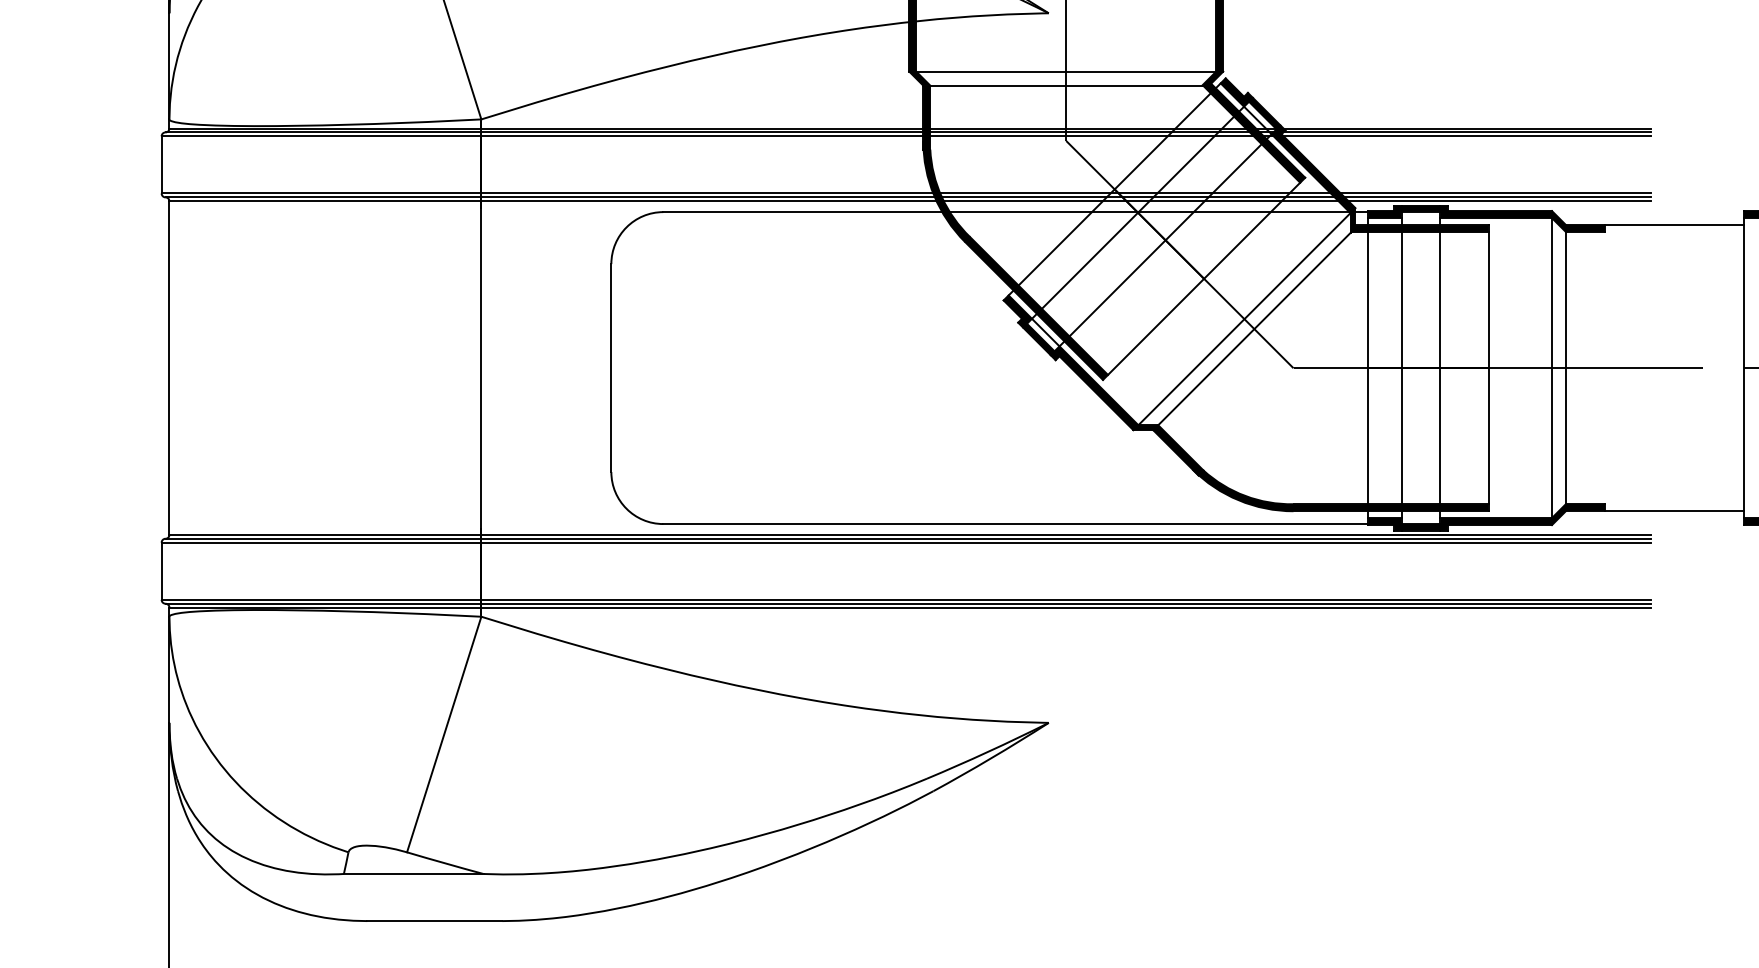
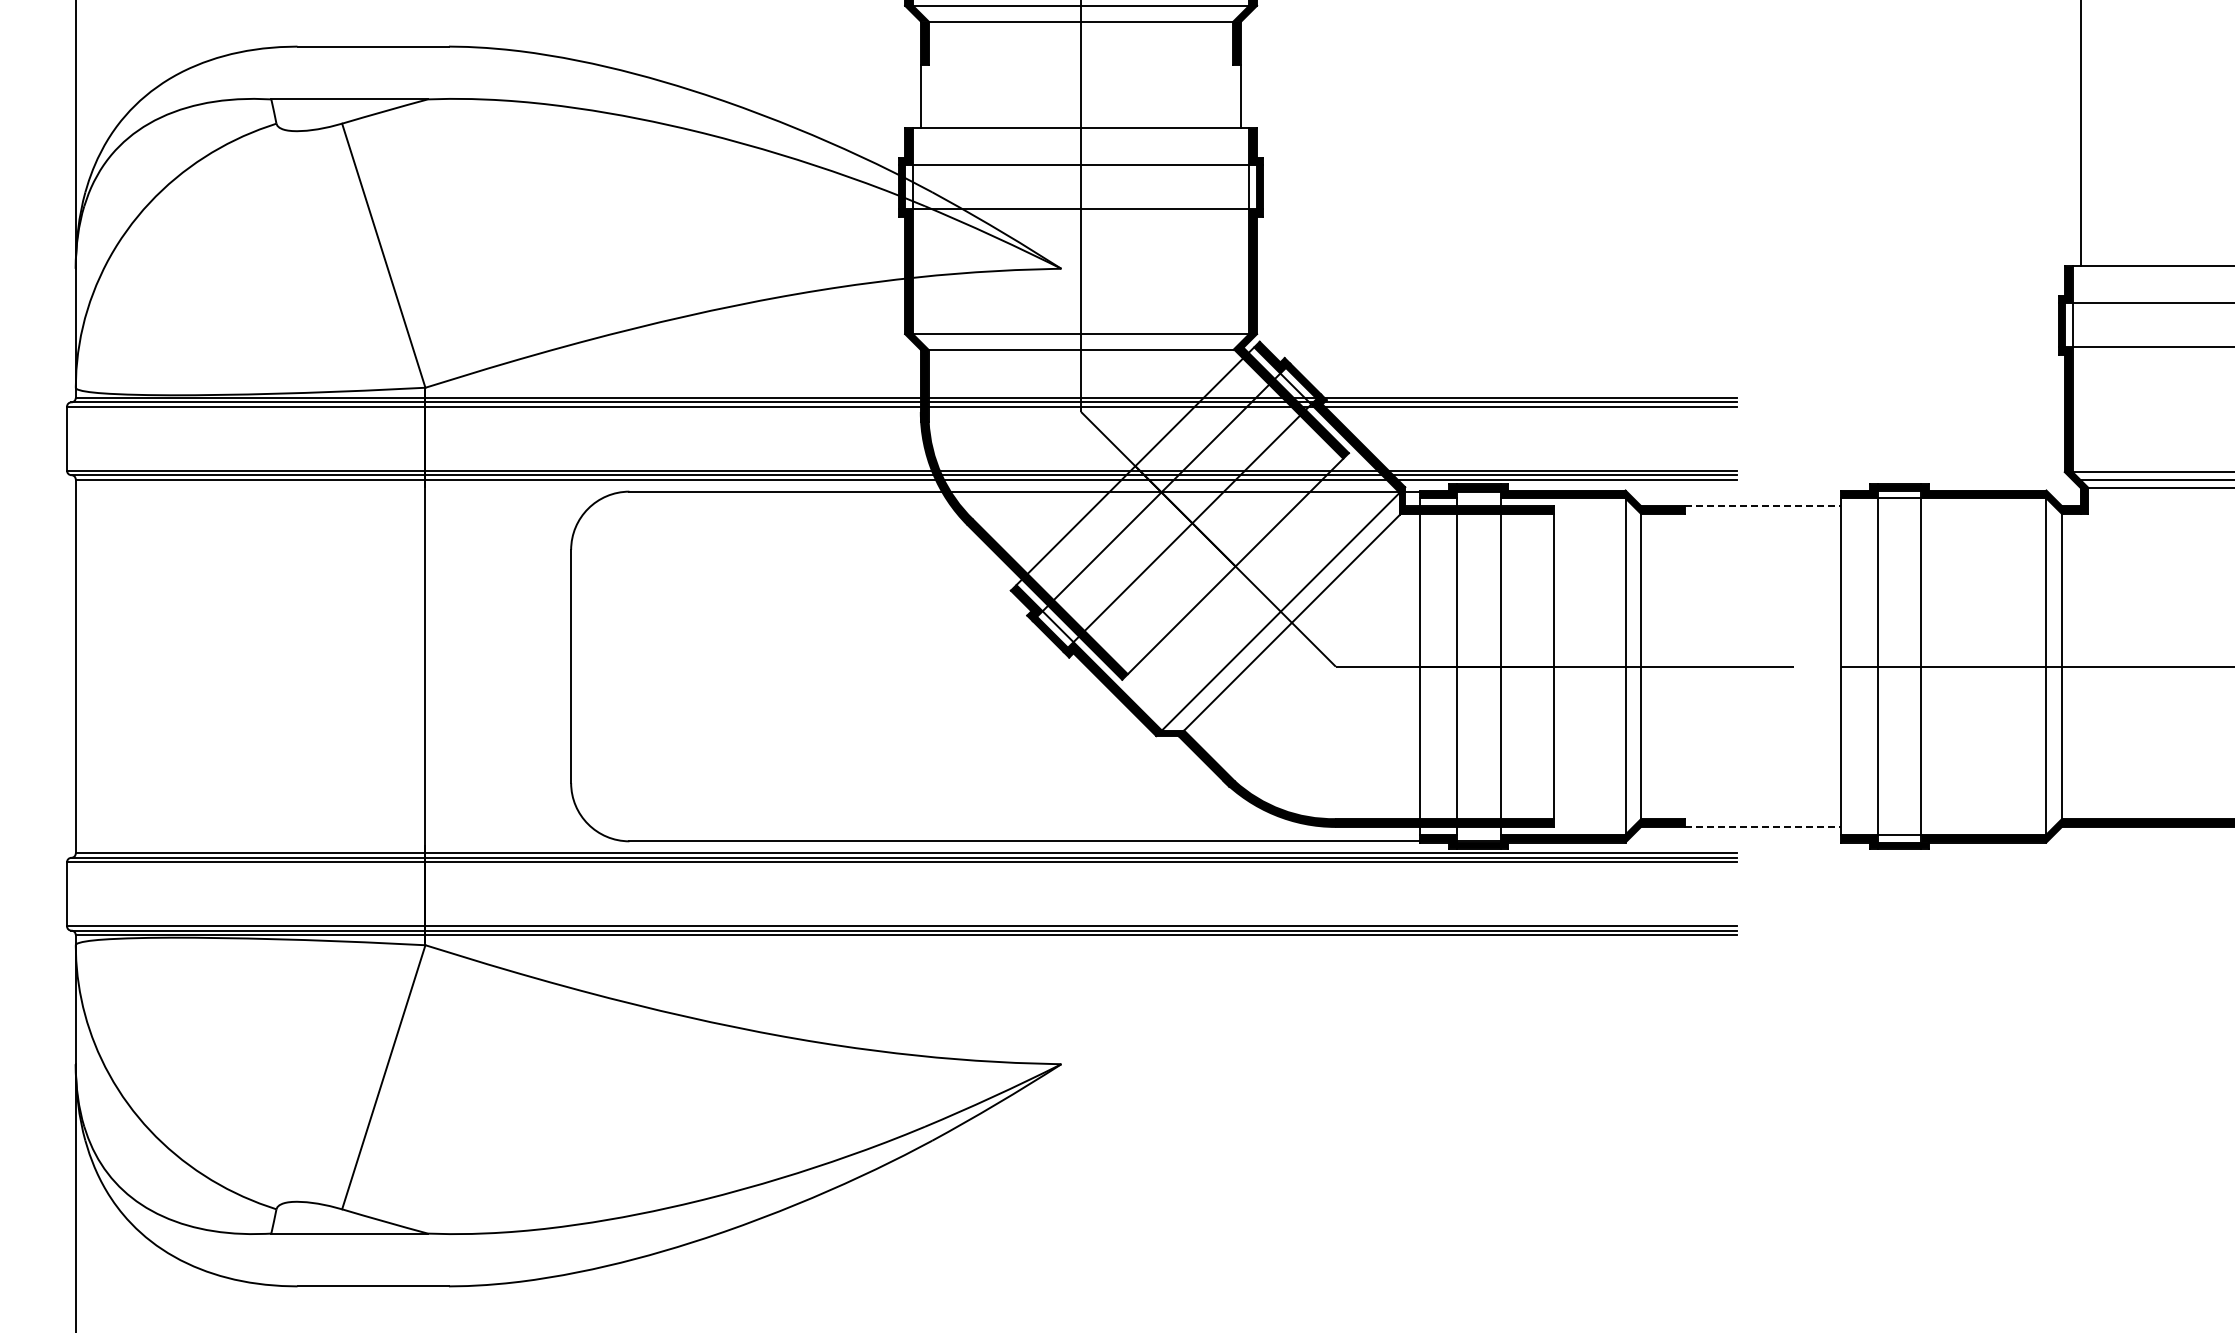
line: (1674, 225) -> (1762, 506), solid -> dashed
line: (1674, 510) -> (1762, 826), solid -> dashed

